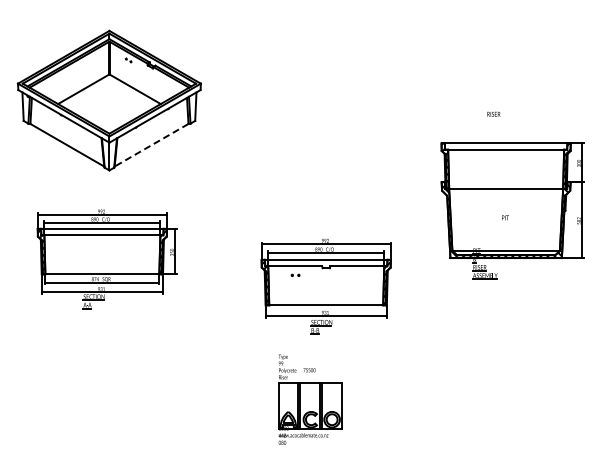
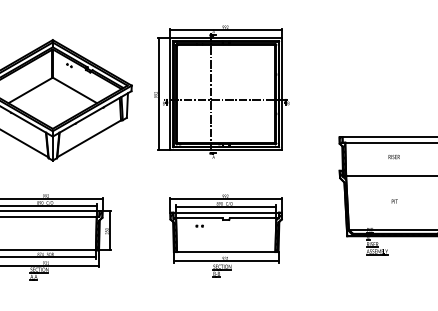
part: (305, 91) -> (222, 92), added
text: (493, 113) -> (393, 156), moved
line: (151, 145) -> (89, 139), dashed -> solid
part: (325, 286) -> (225, 235), moved

